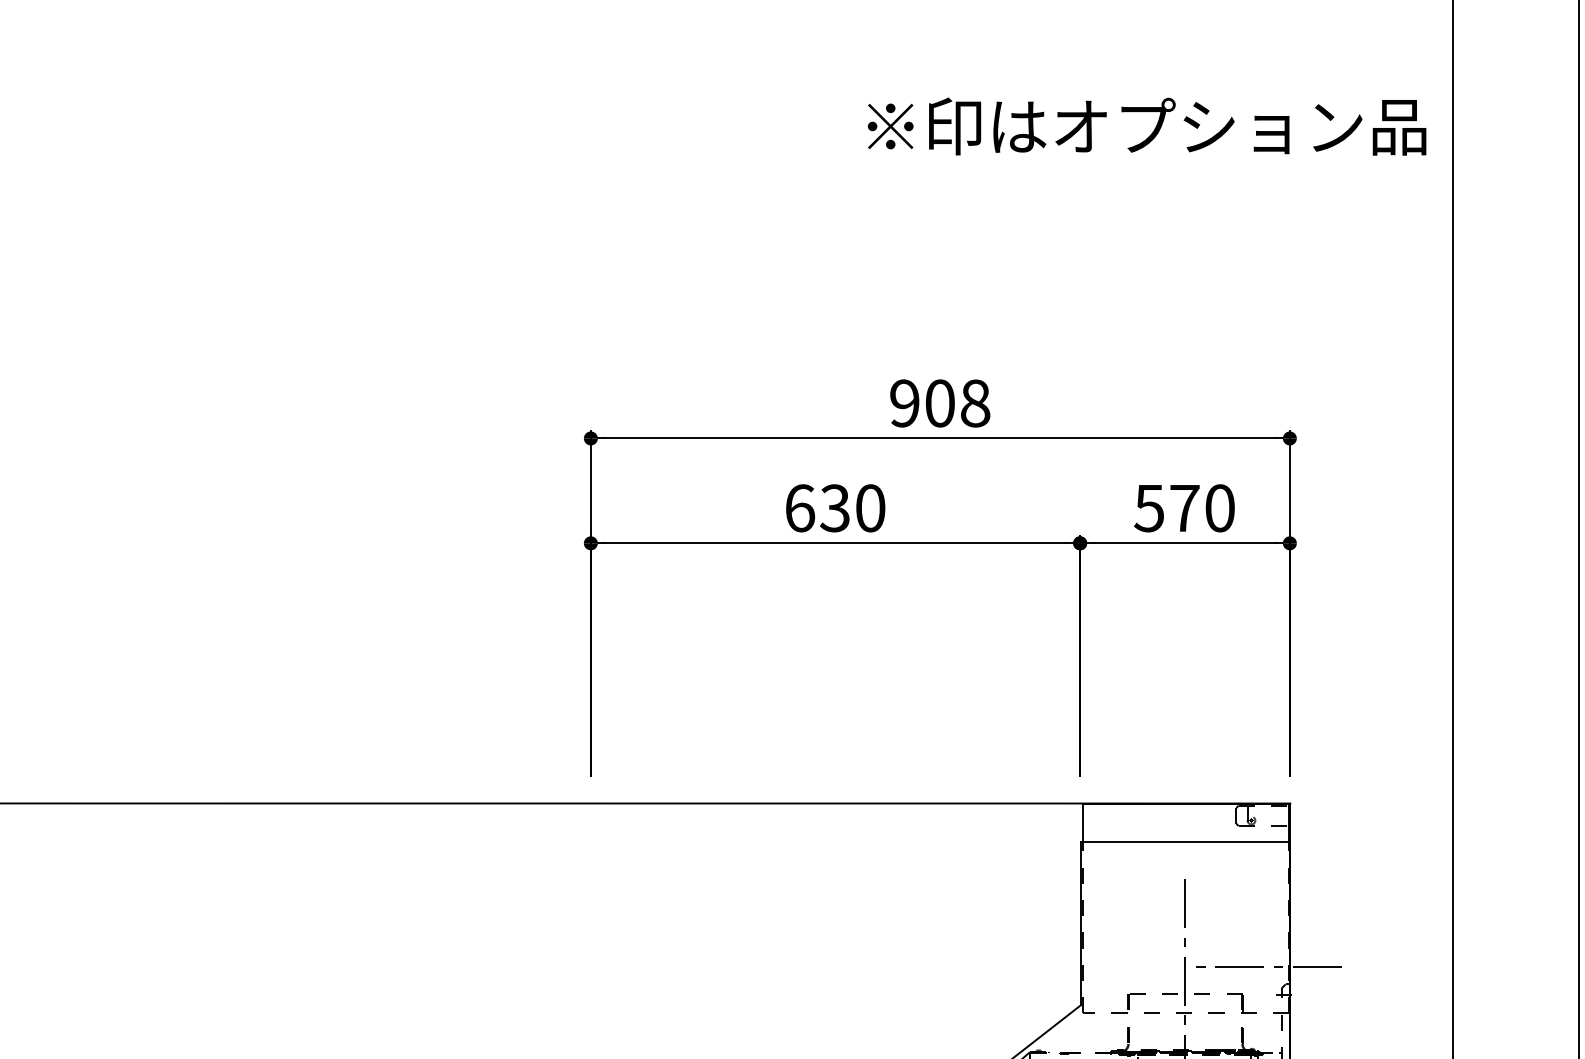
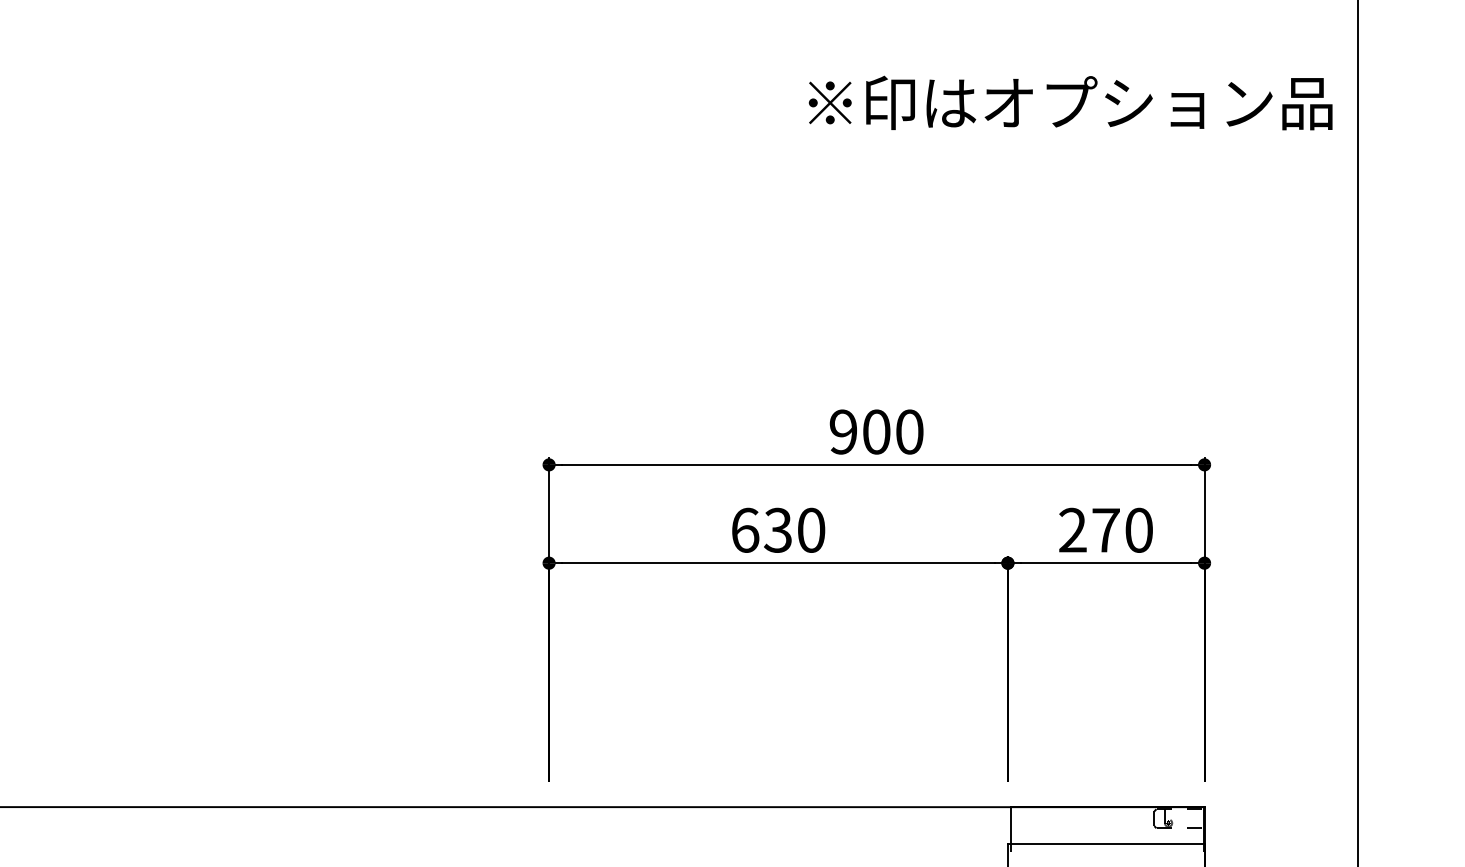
text: (1146, 126) -> (1070, 102), moved
text: (975, 403) -> (909, 432), 908 -> 900
text: (1149, 508) -> (1072, 530), 570 -> 270

